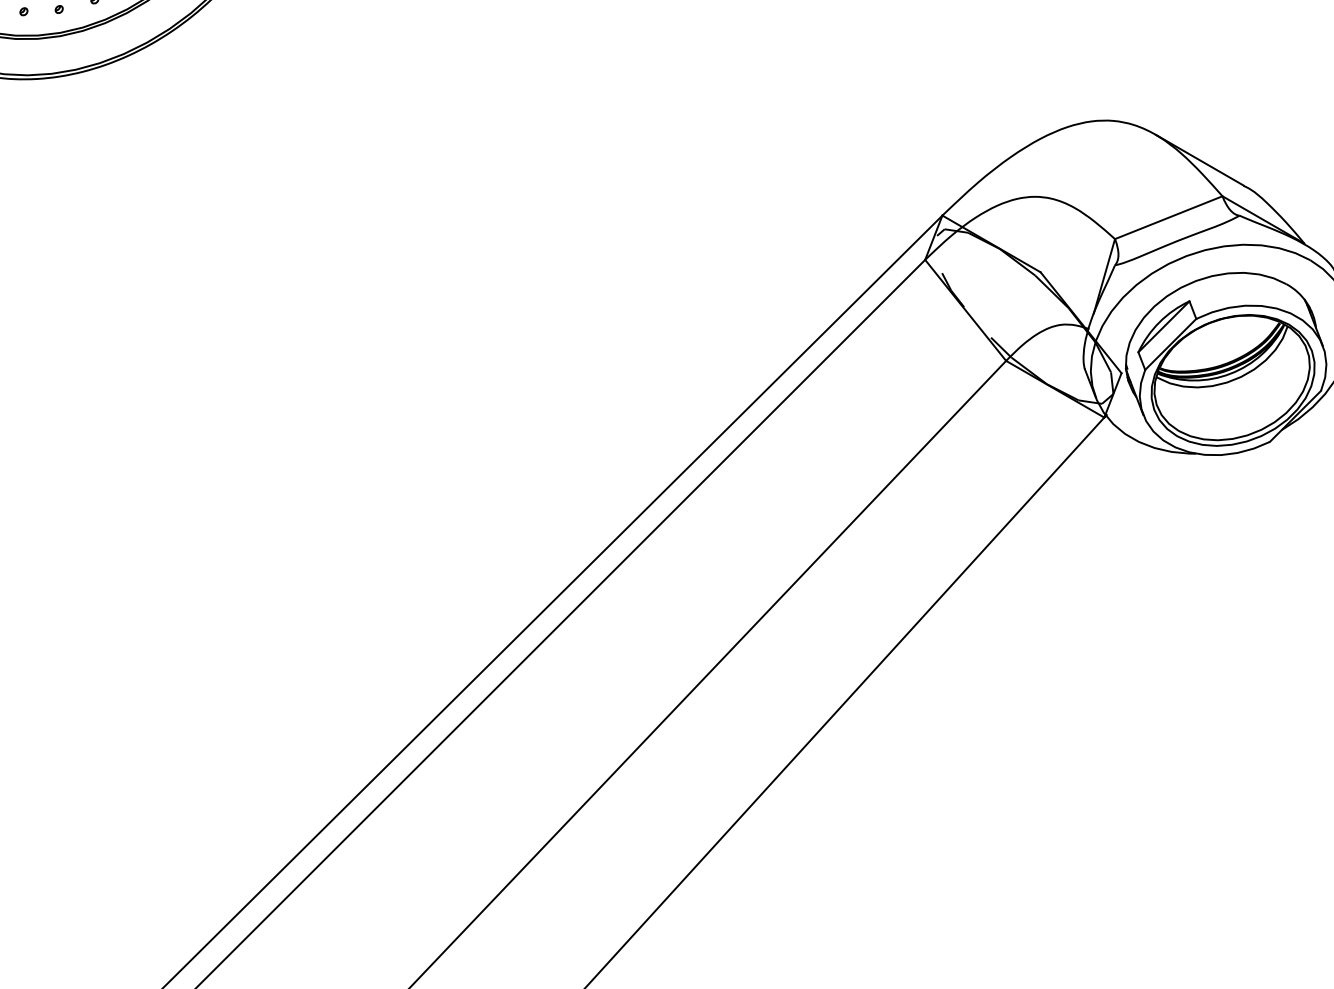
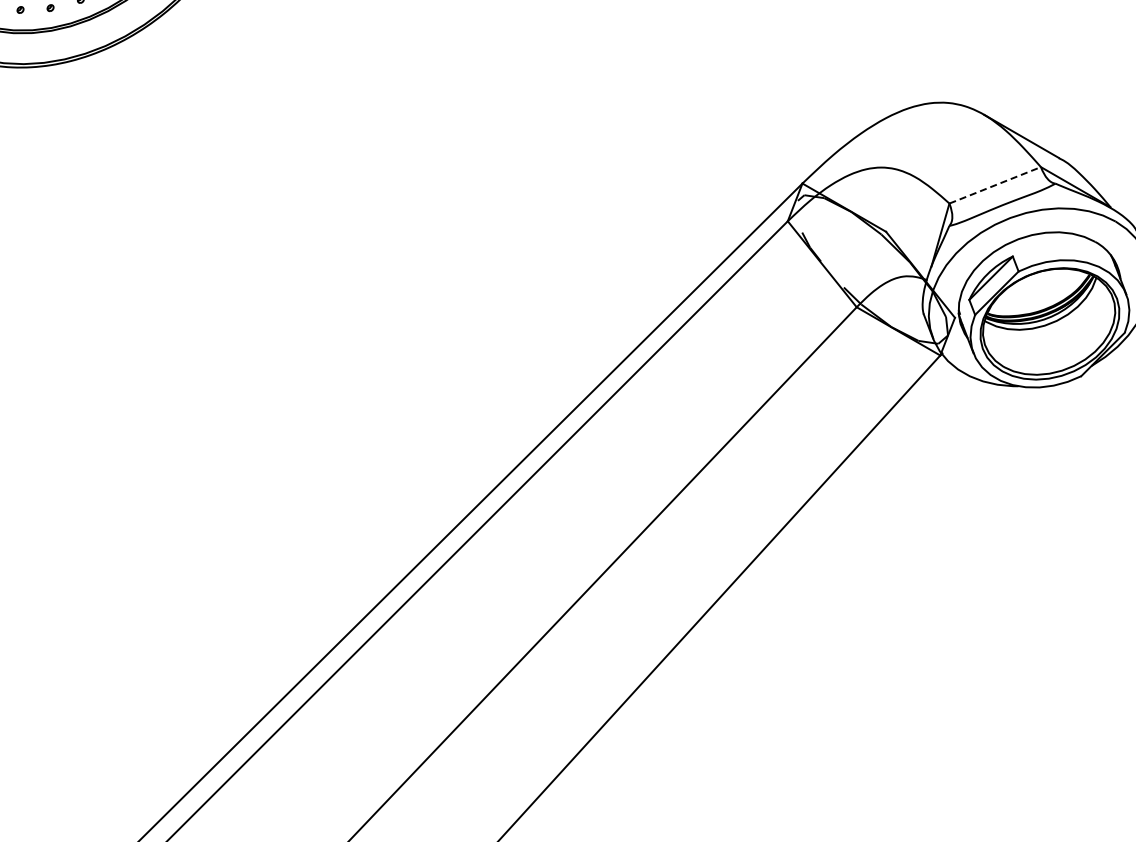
line: (1169, 217) -> (995, 185), solid -> dashed

